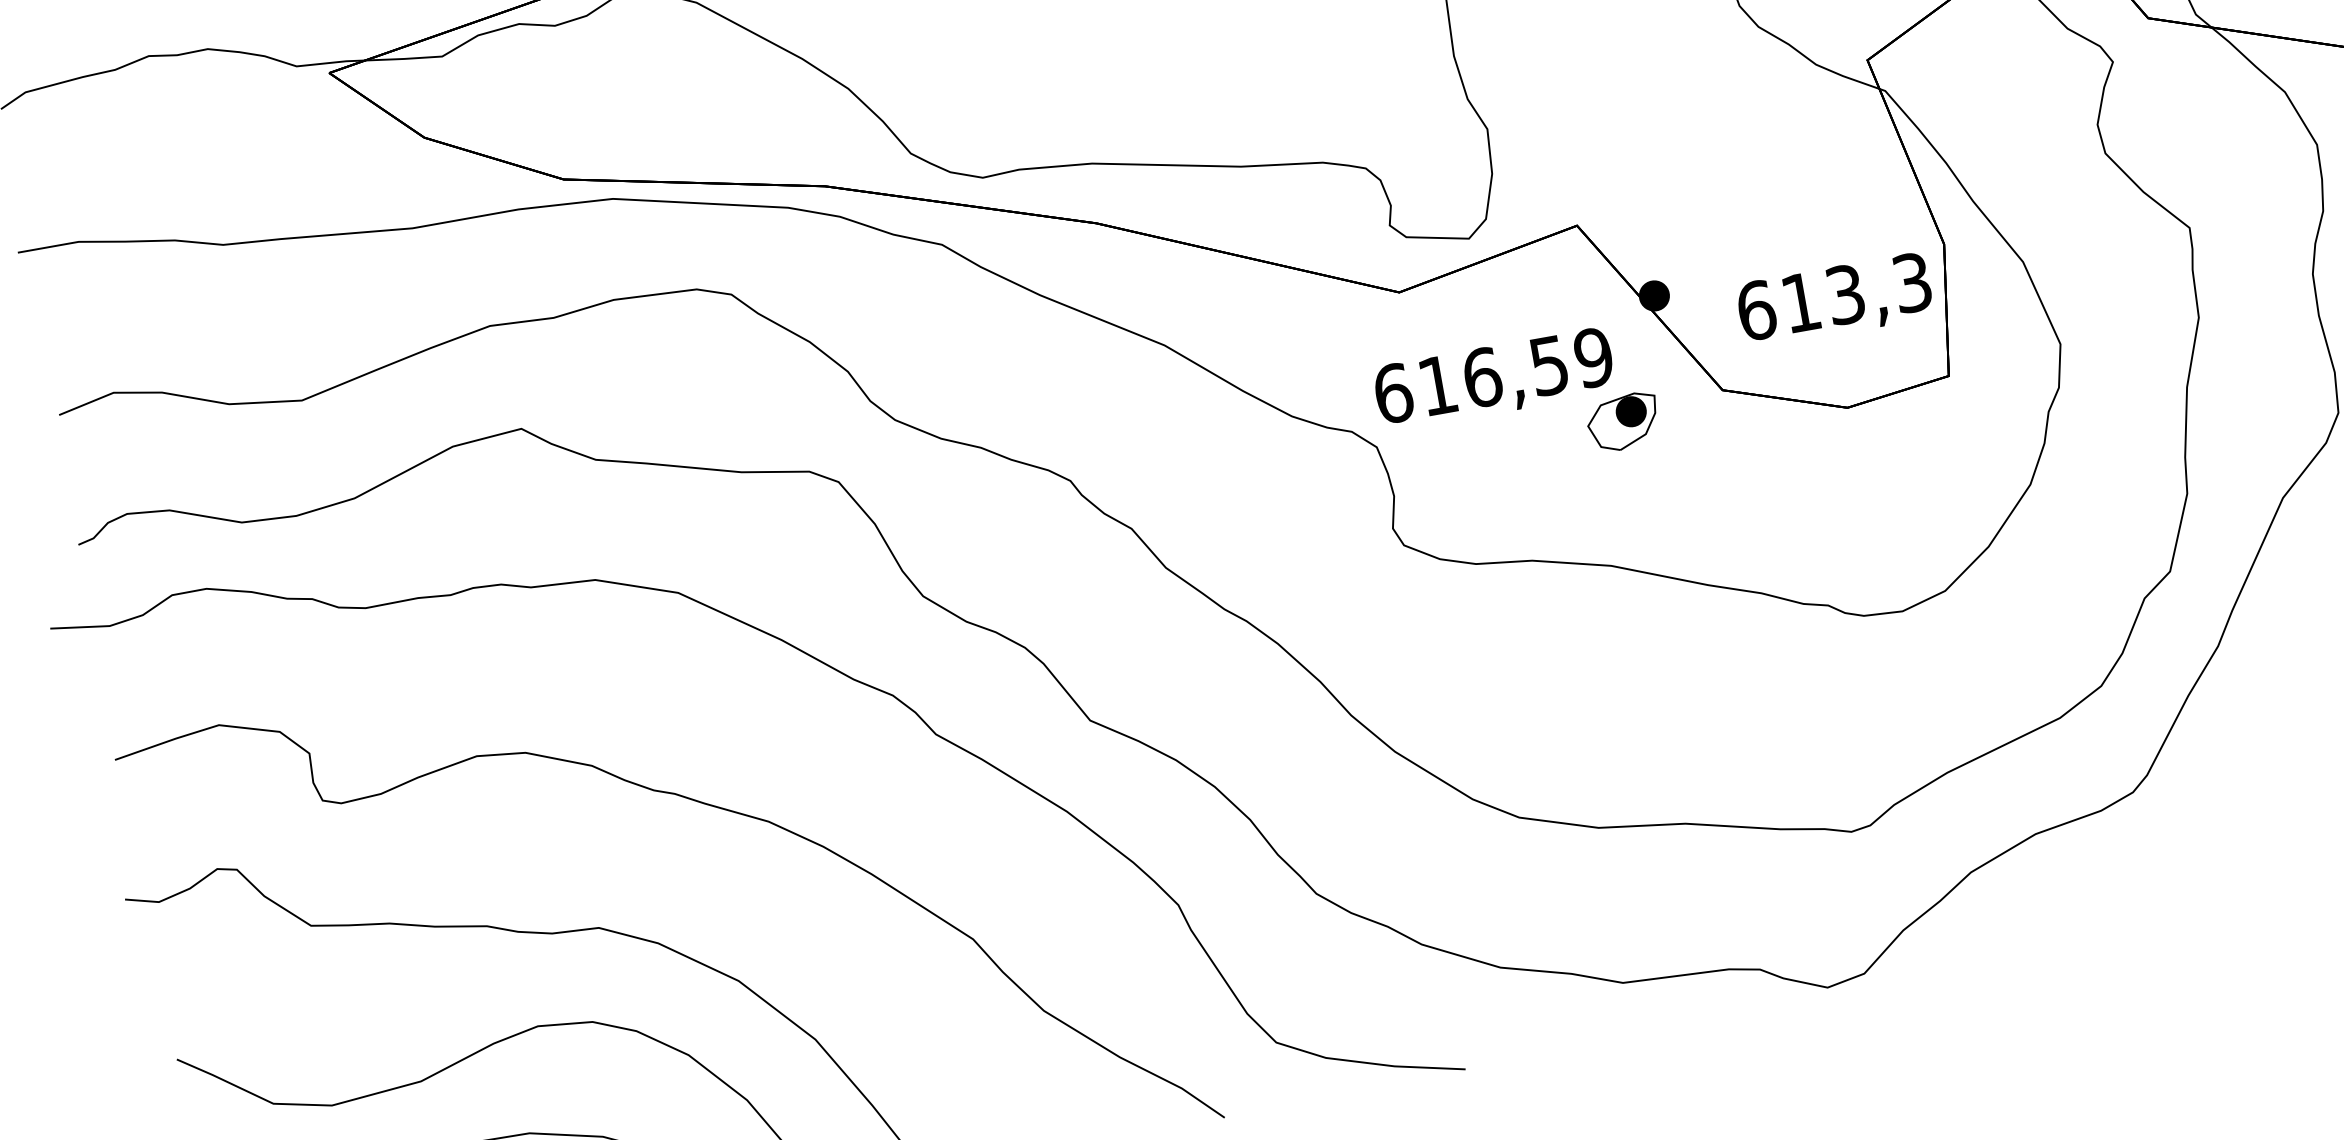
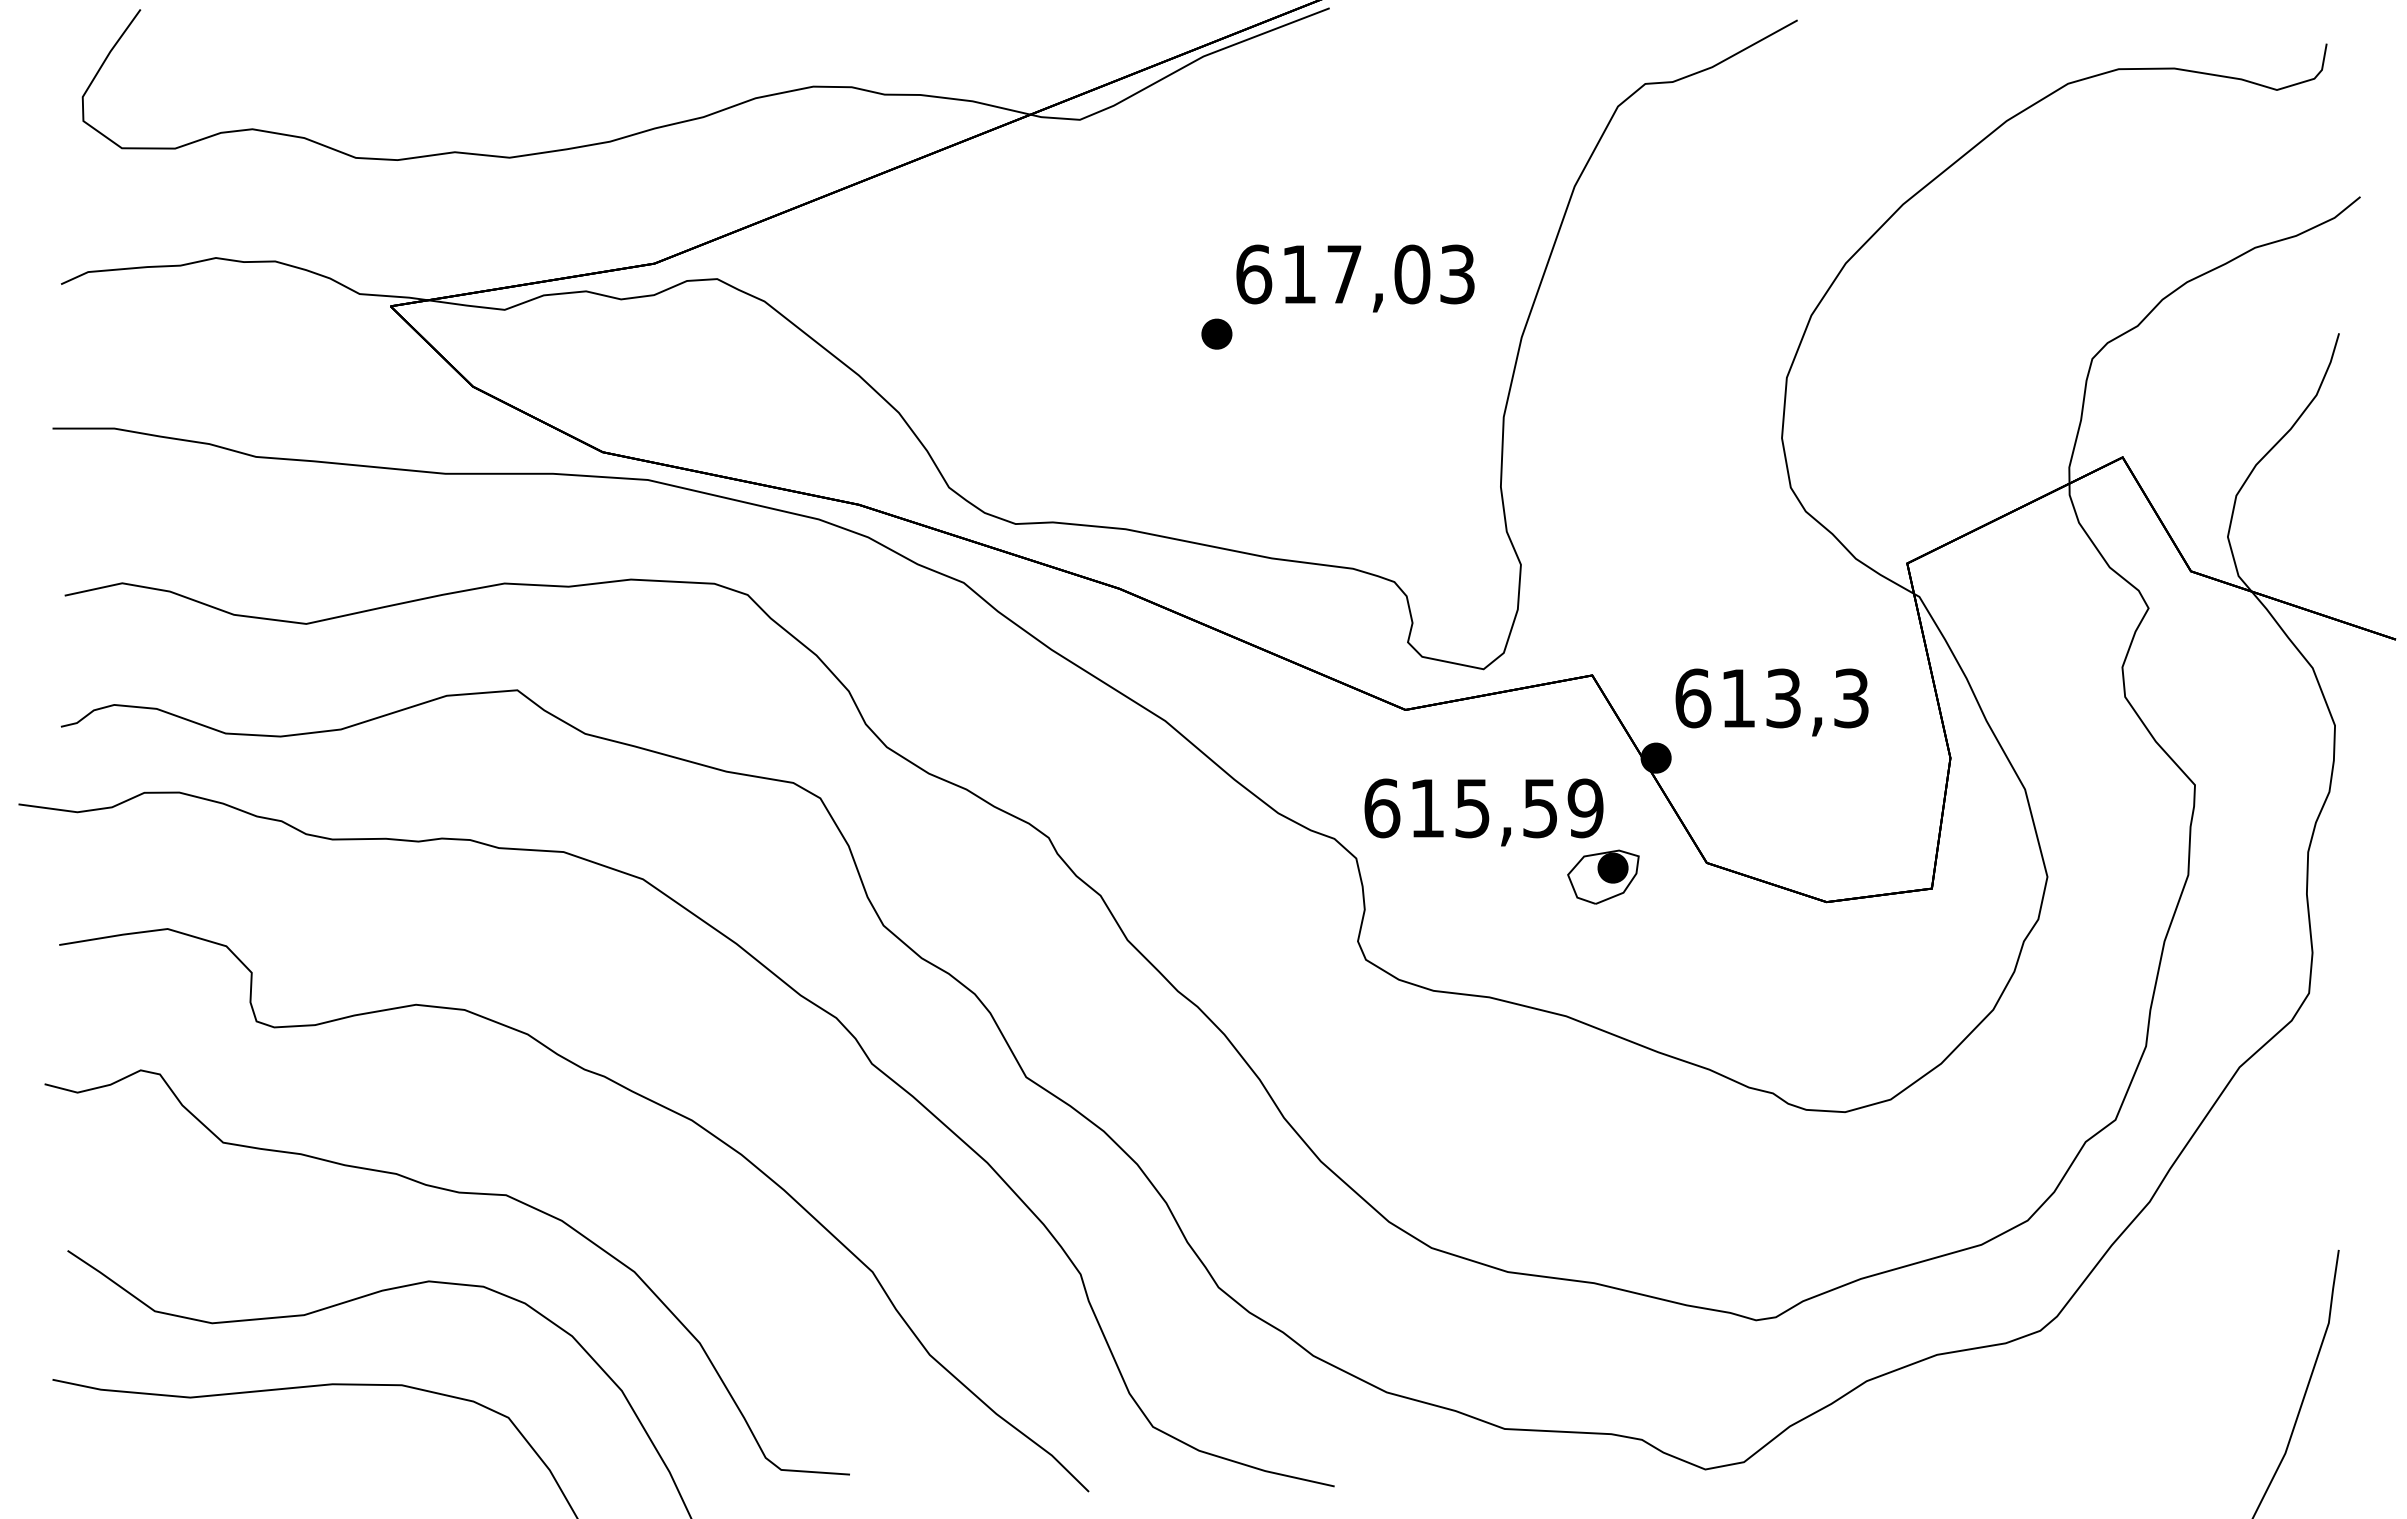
text: (1834, 300) -> (1771, 702), moved
text: (1482, 377) -> (1472, 808), 616,59 -> 615,59

